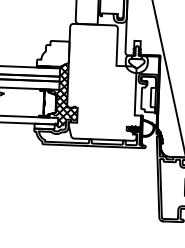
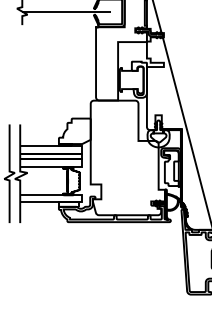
hatch: (63, 95) -> (86, 172), removed

